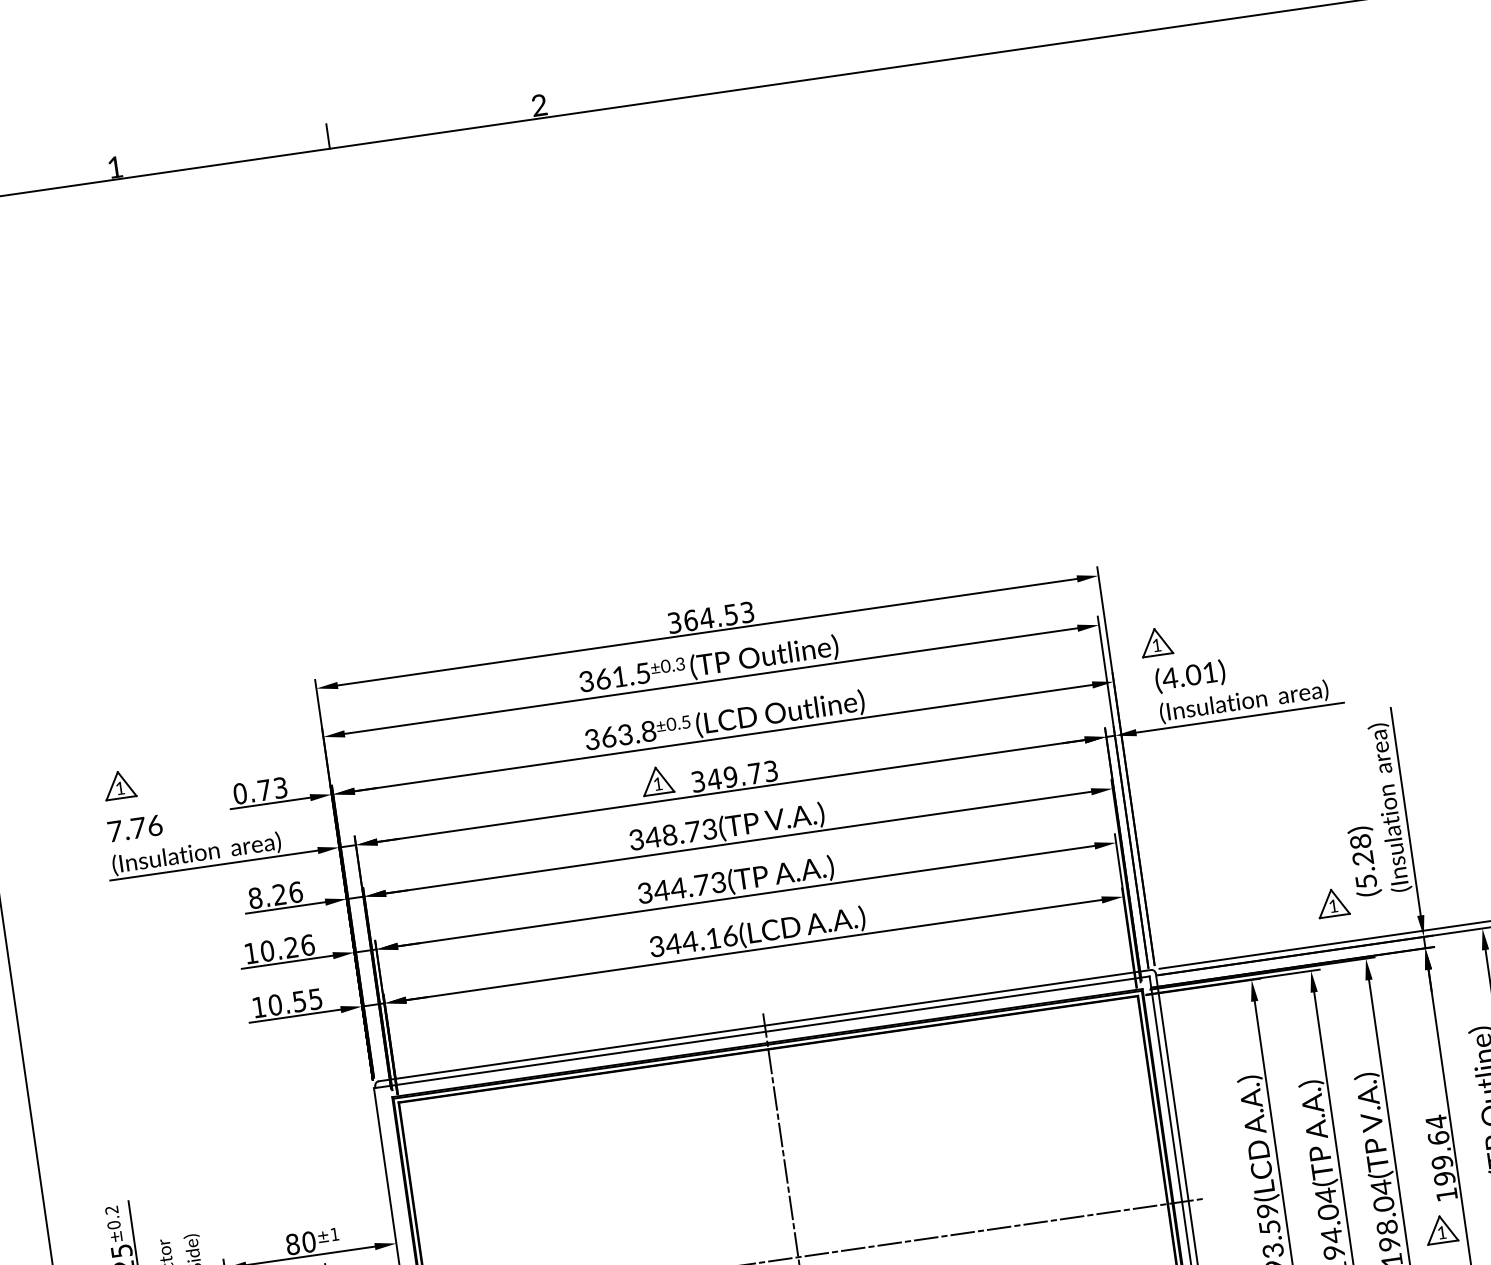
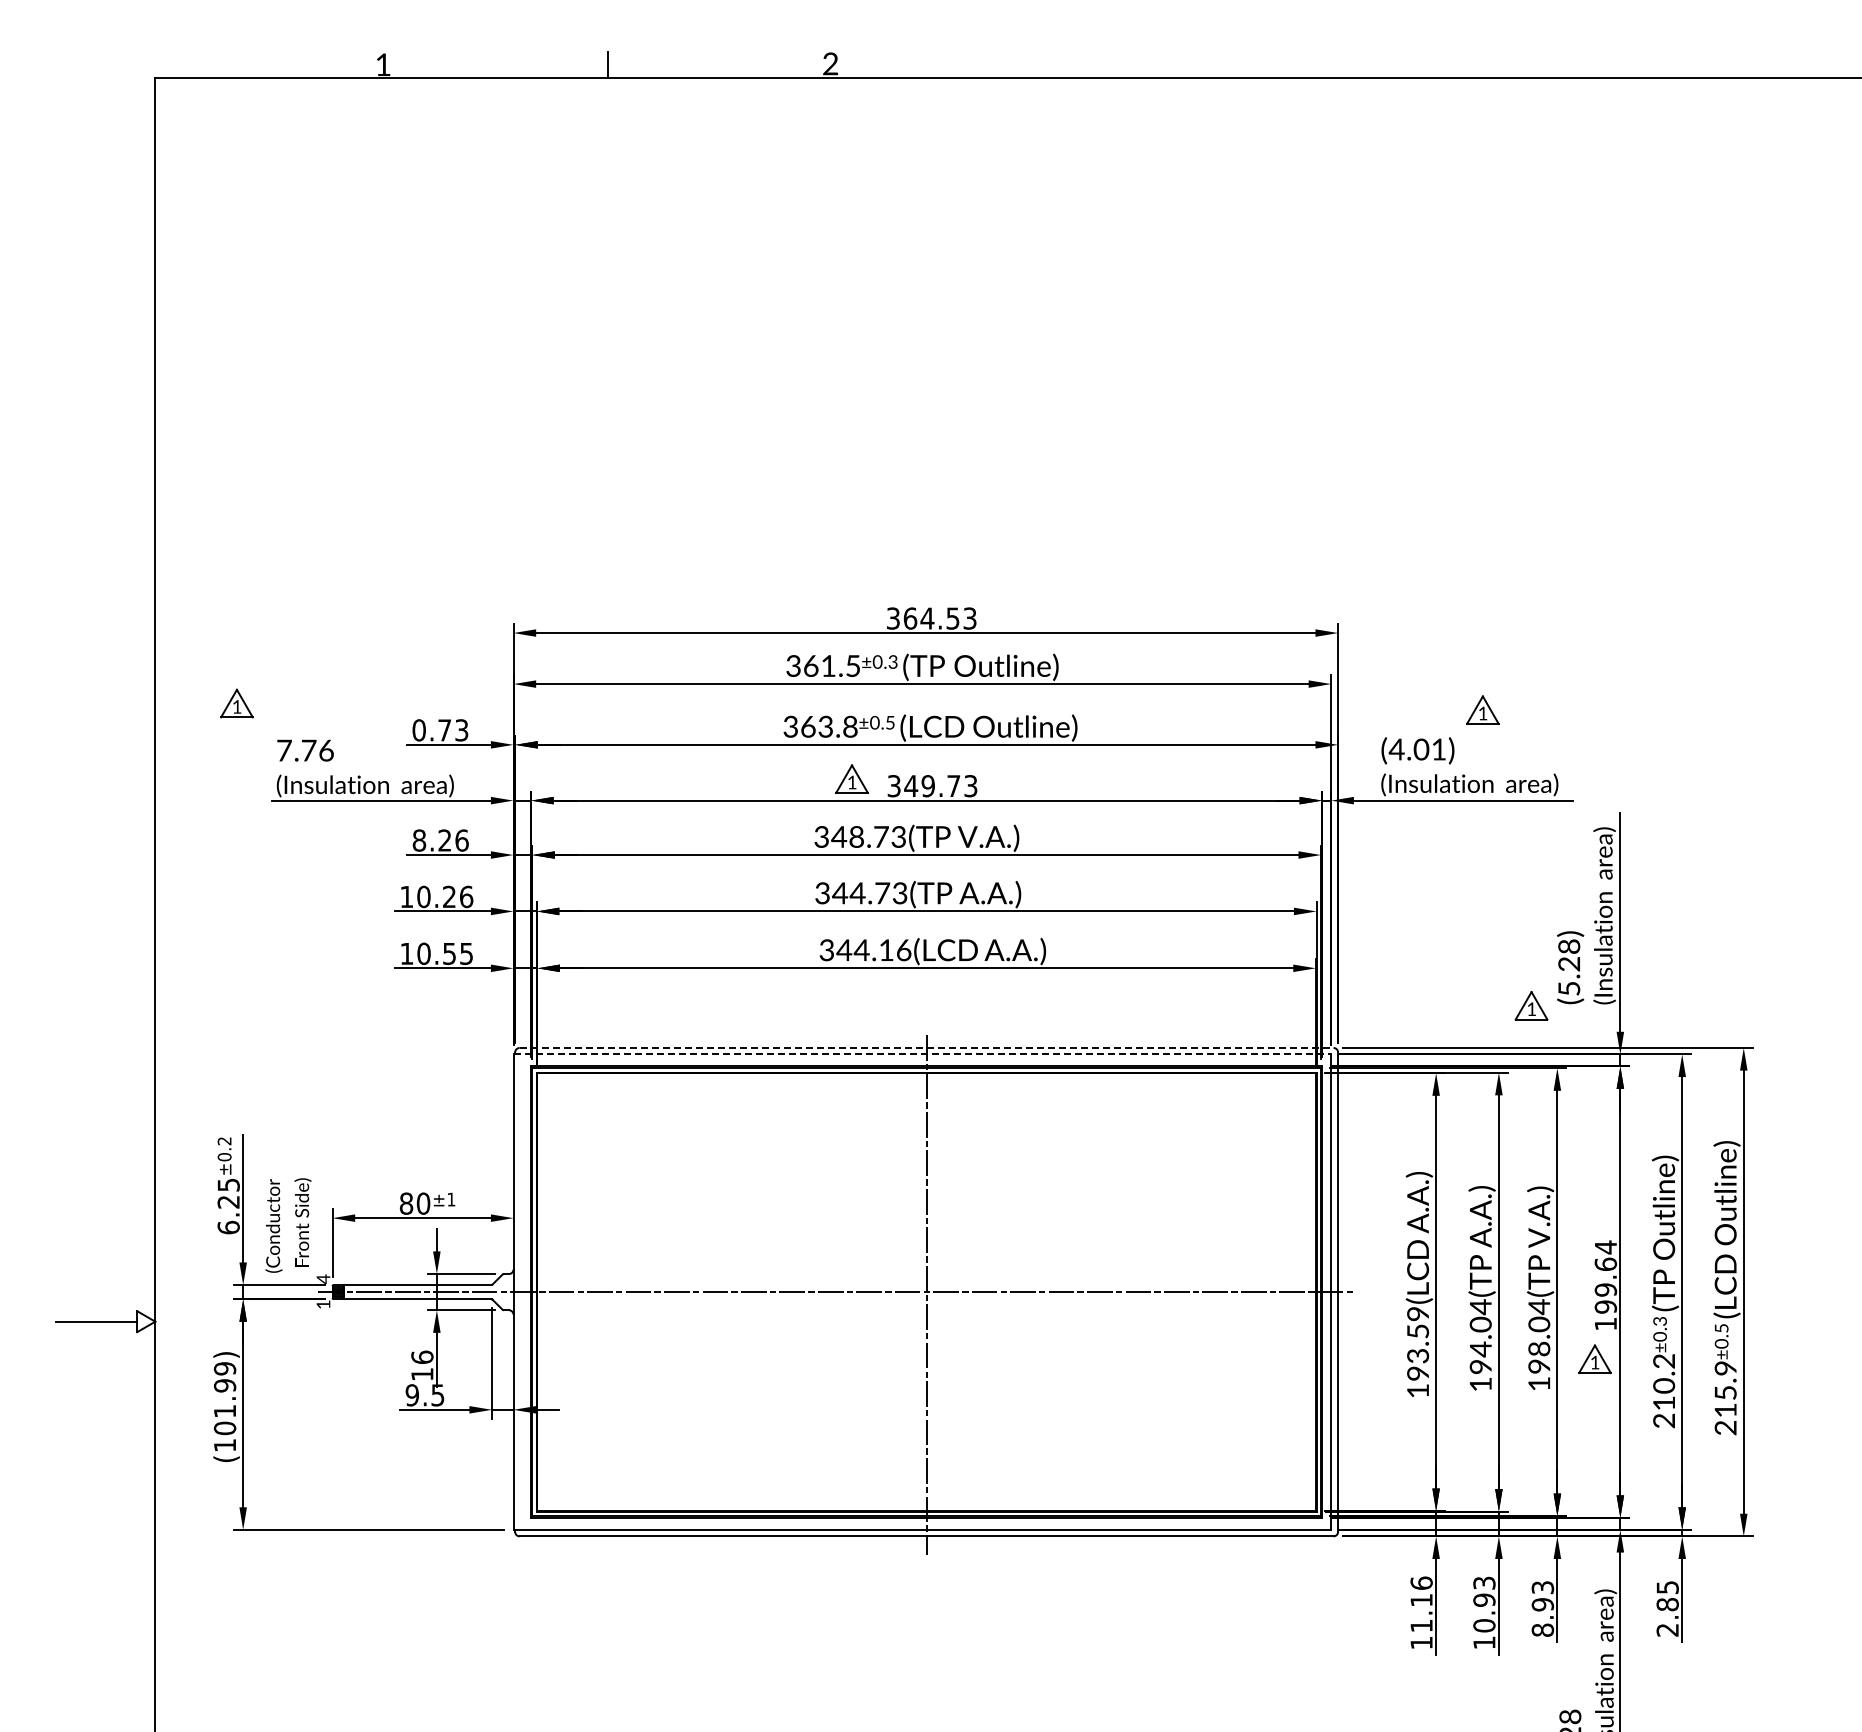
part: (1155, 641) -> (1482, 709), moved
part: (119, 785) -> (236, 703), moved
line: (764, 1025) -> (926, 1047), solid -> dashed
line: (761, 1032) -> (922, 1054), solid -> dashed

